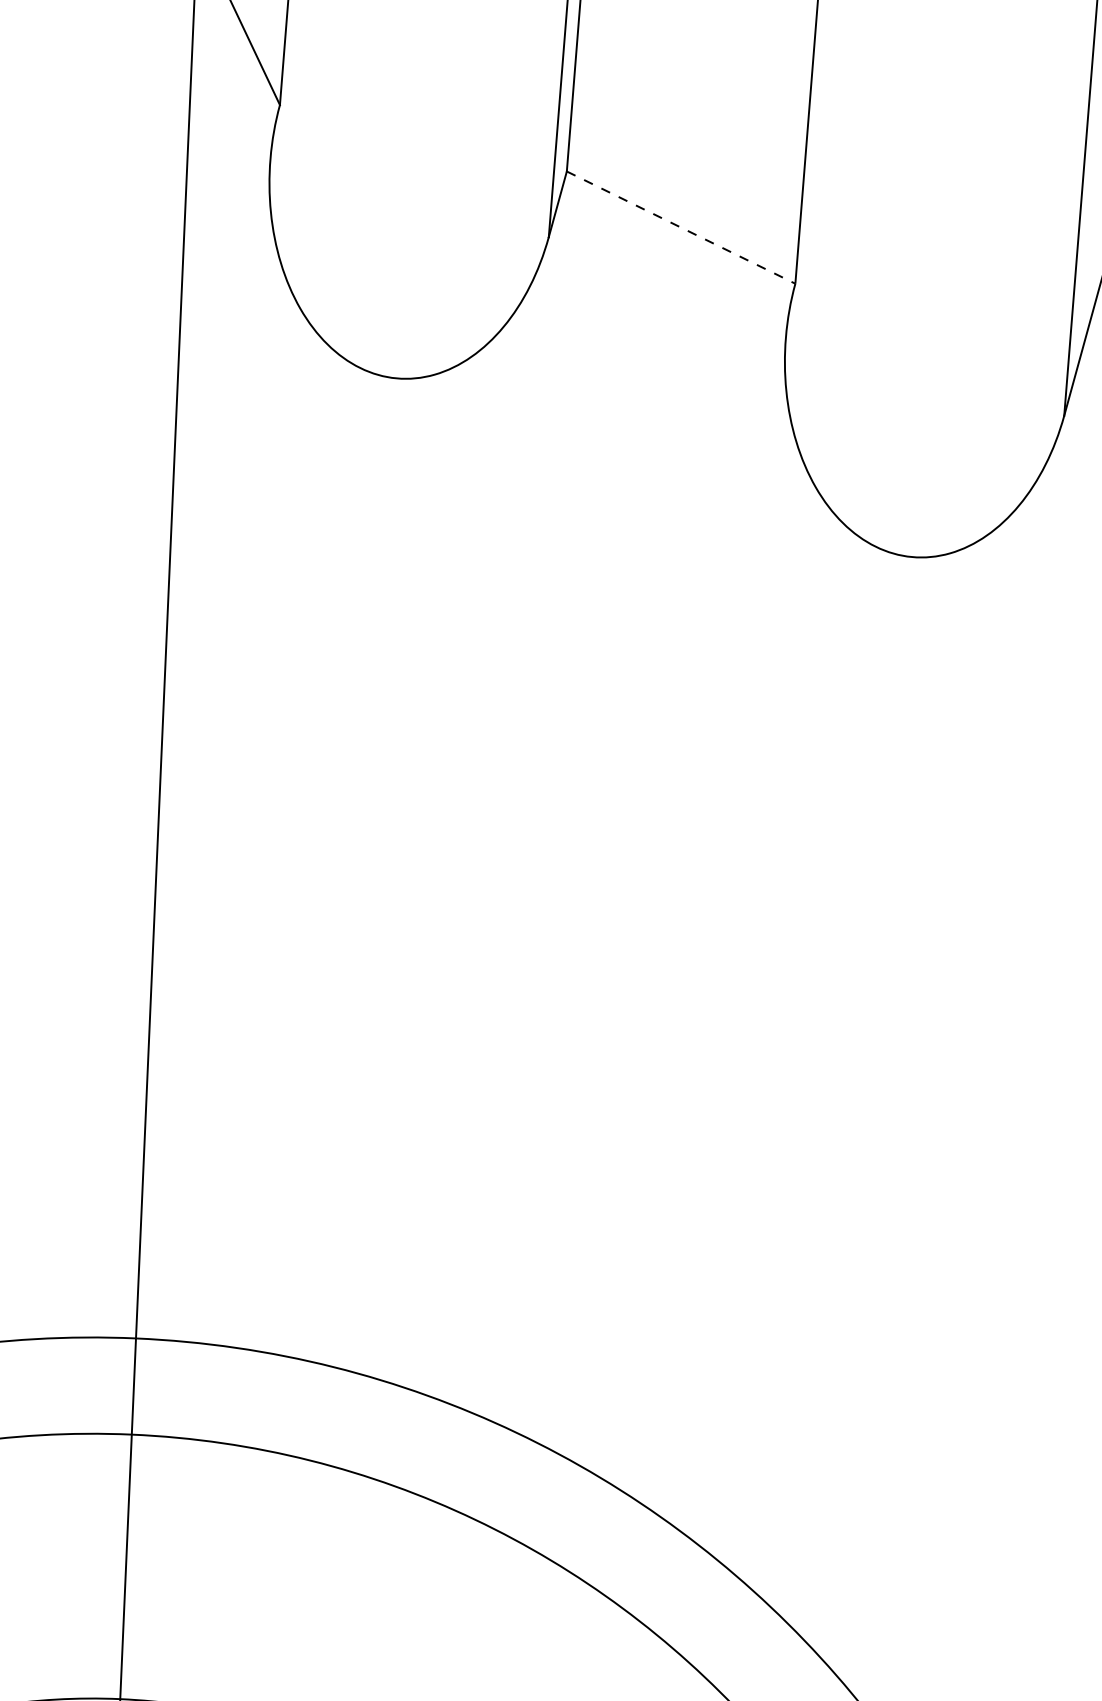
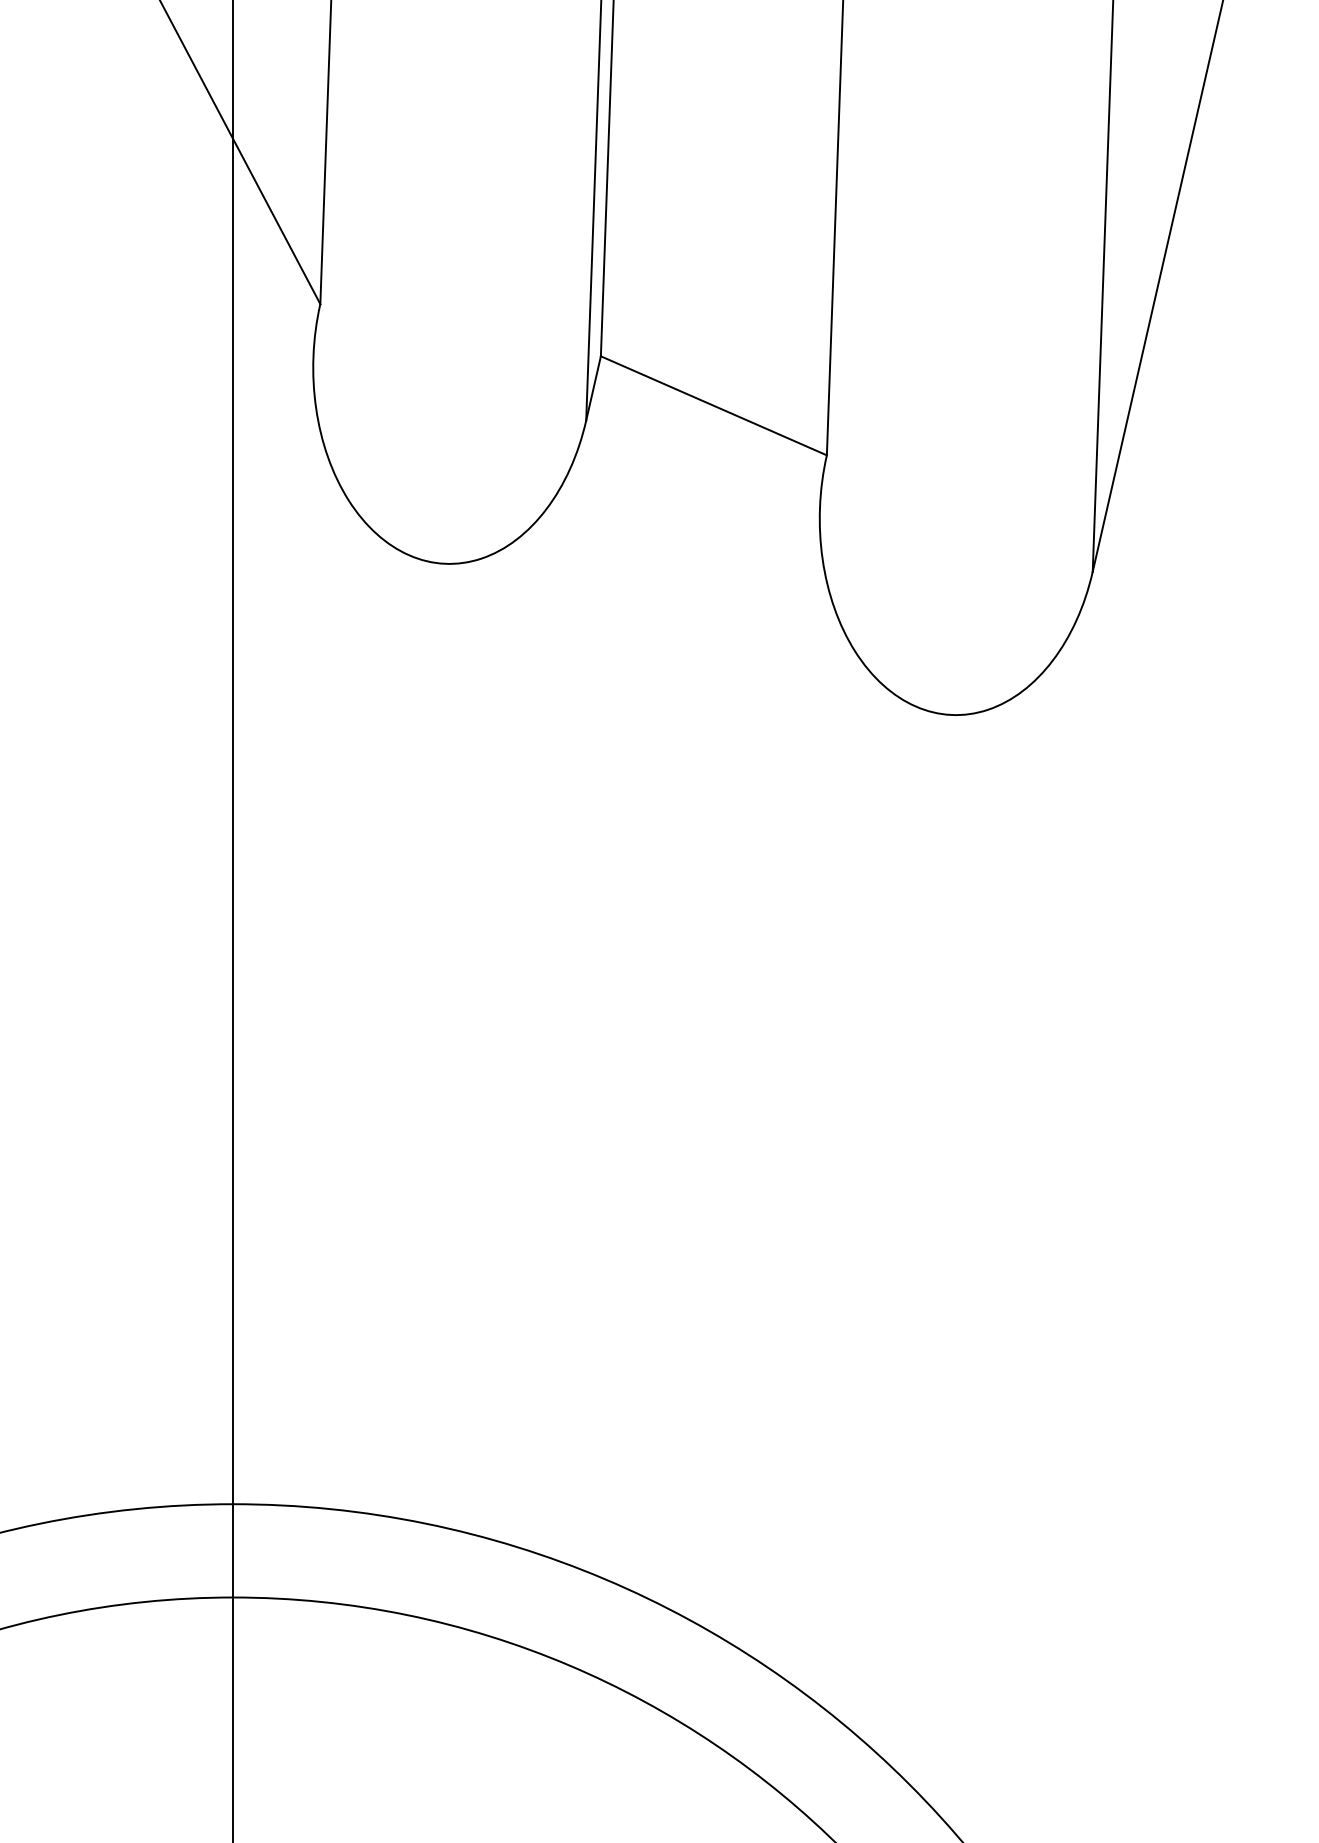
line: (681, 228) -> (714, 406), dashed -> solid

